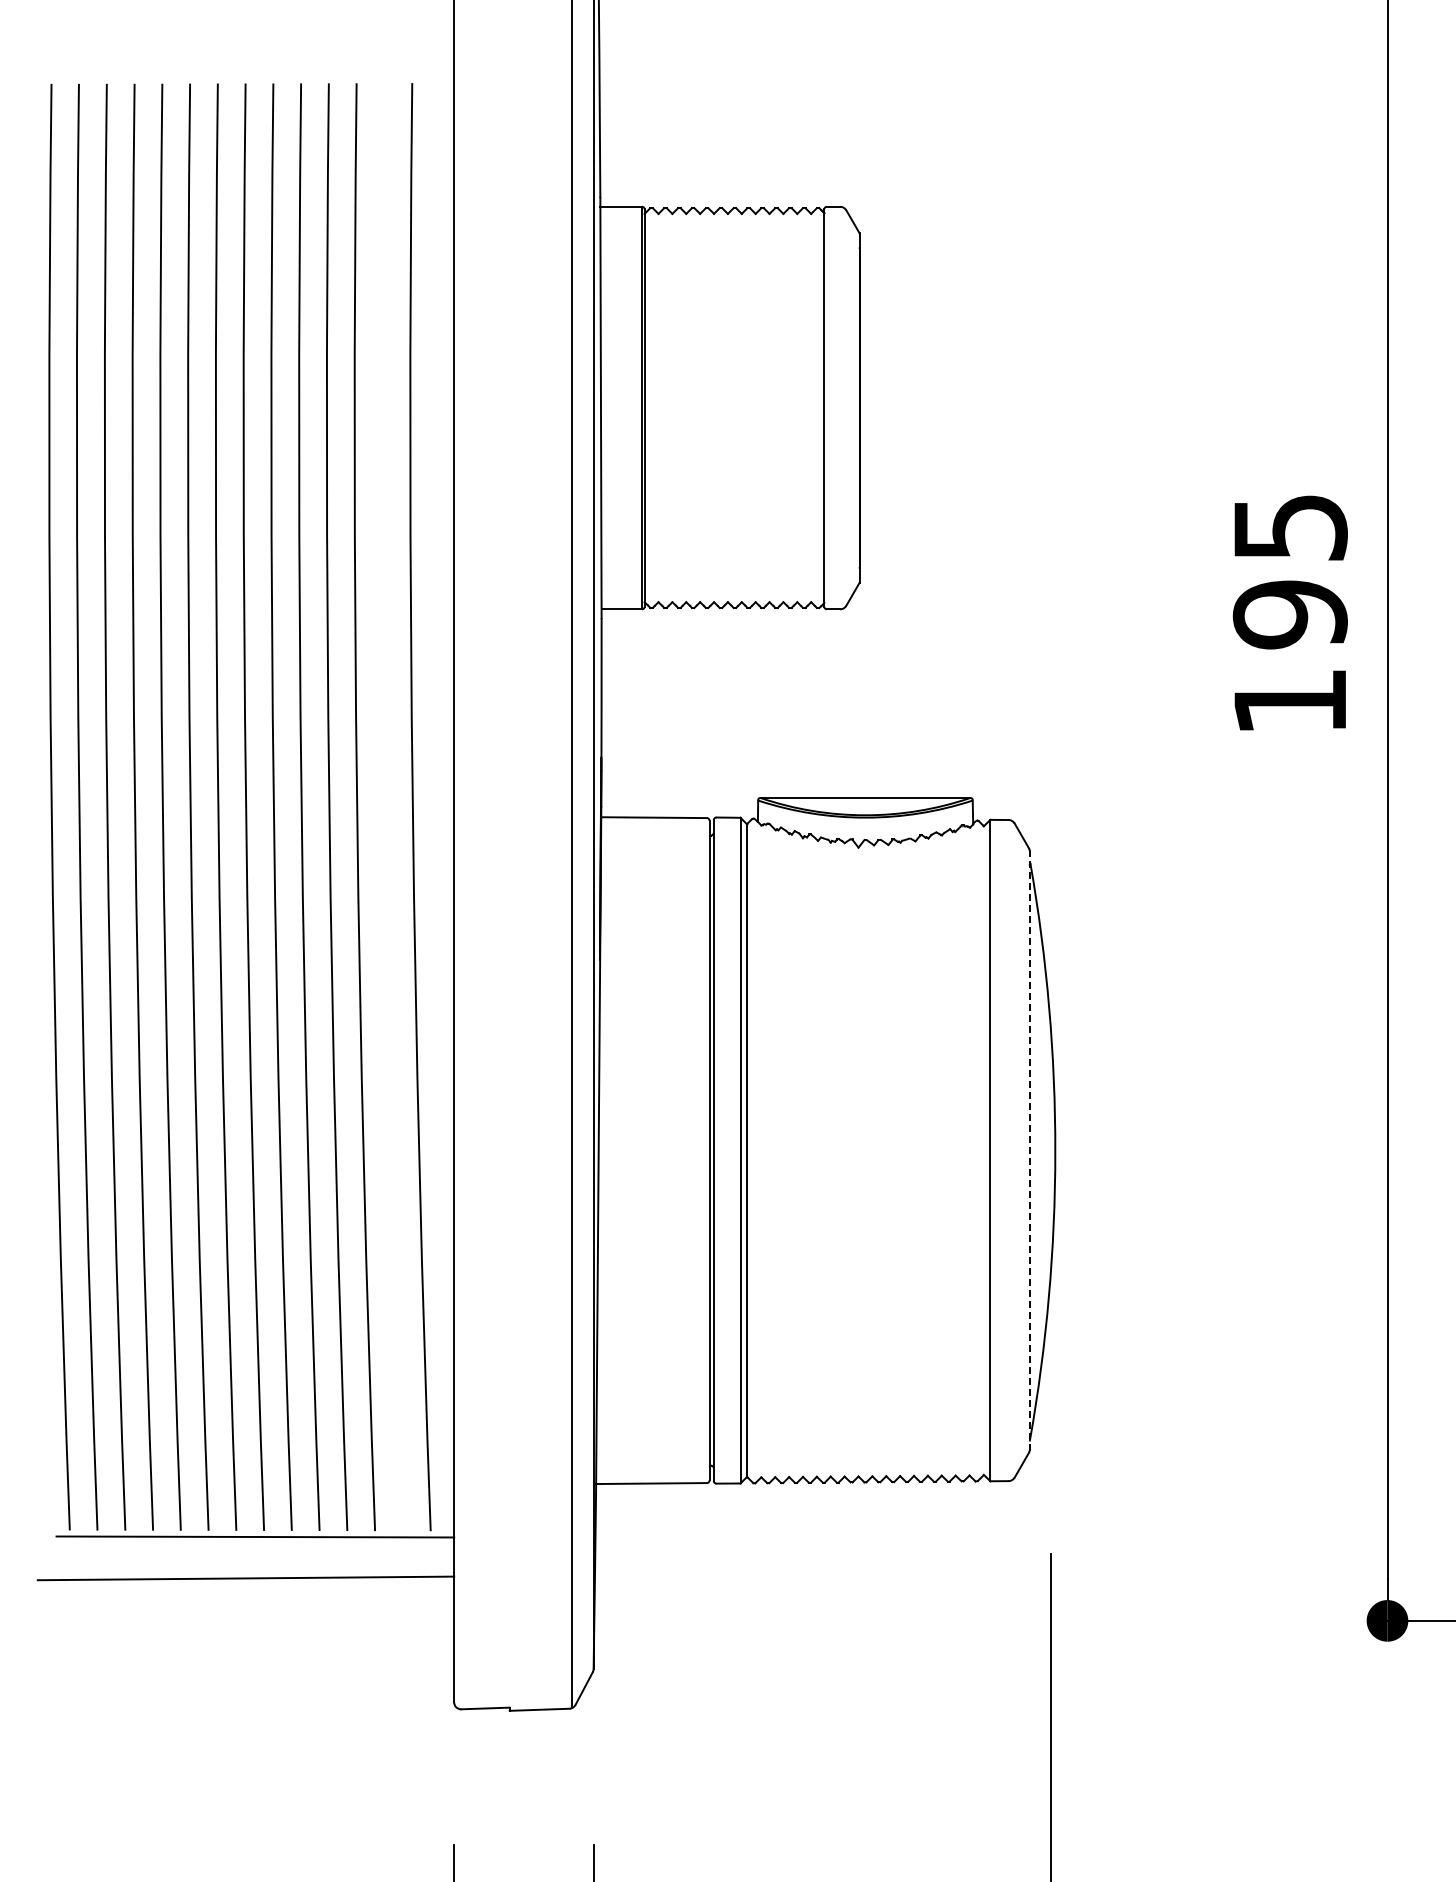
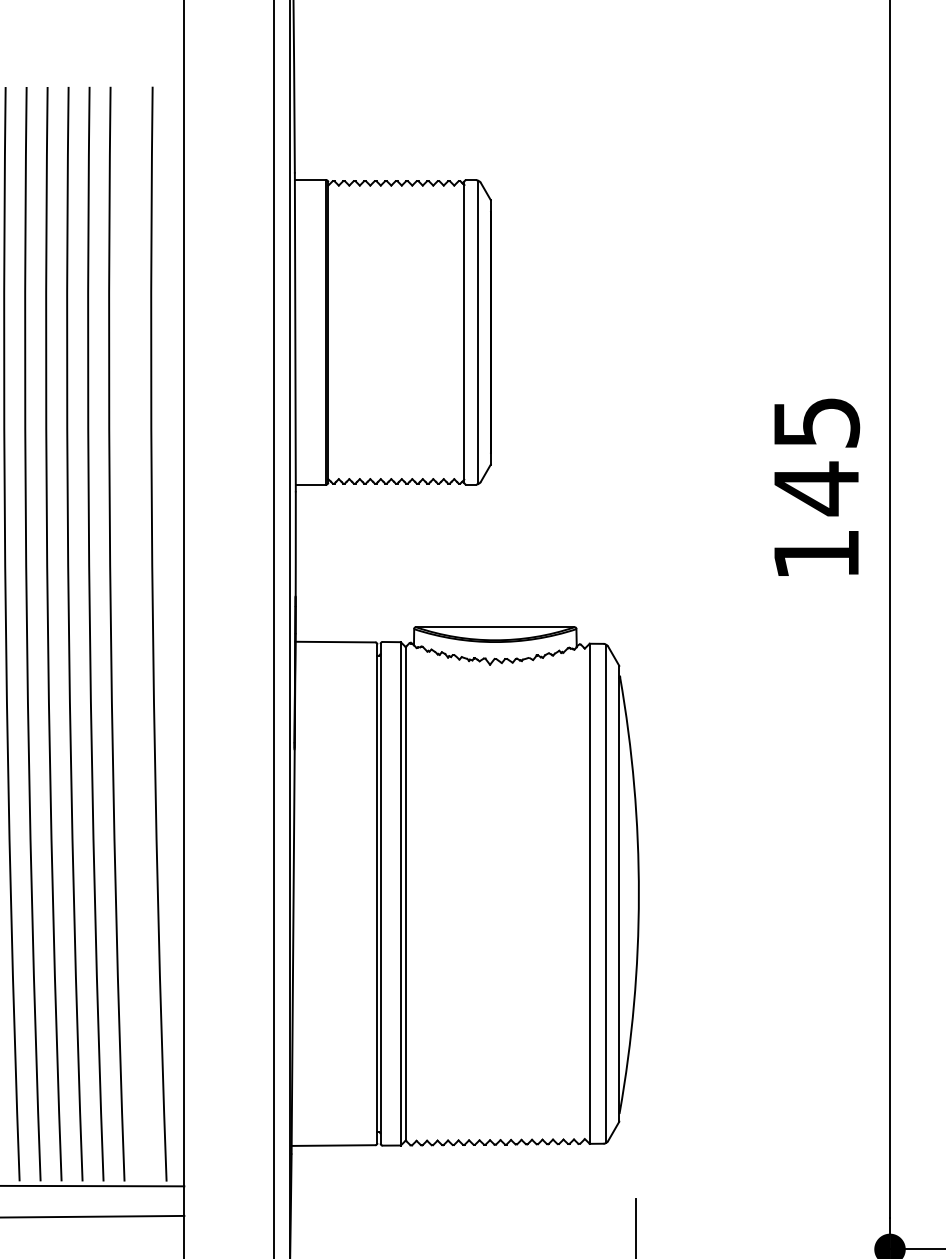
line: (842, 407) -> (477, 331), added
text: (1289, 614) -> (815, 488), 195 -> 145
line: (1011, 1150) -> (605, 893), added
line: (1029, 1151) -> (619, 894), dashed -> solid

